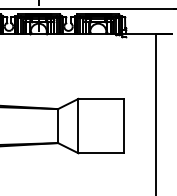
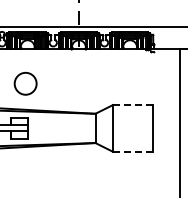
line: (101, 99) -> (132, 105), solid -> dashed
line: (101, 152) -> (132, 151), solid -> dashed

